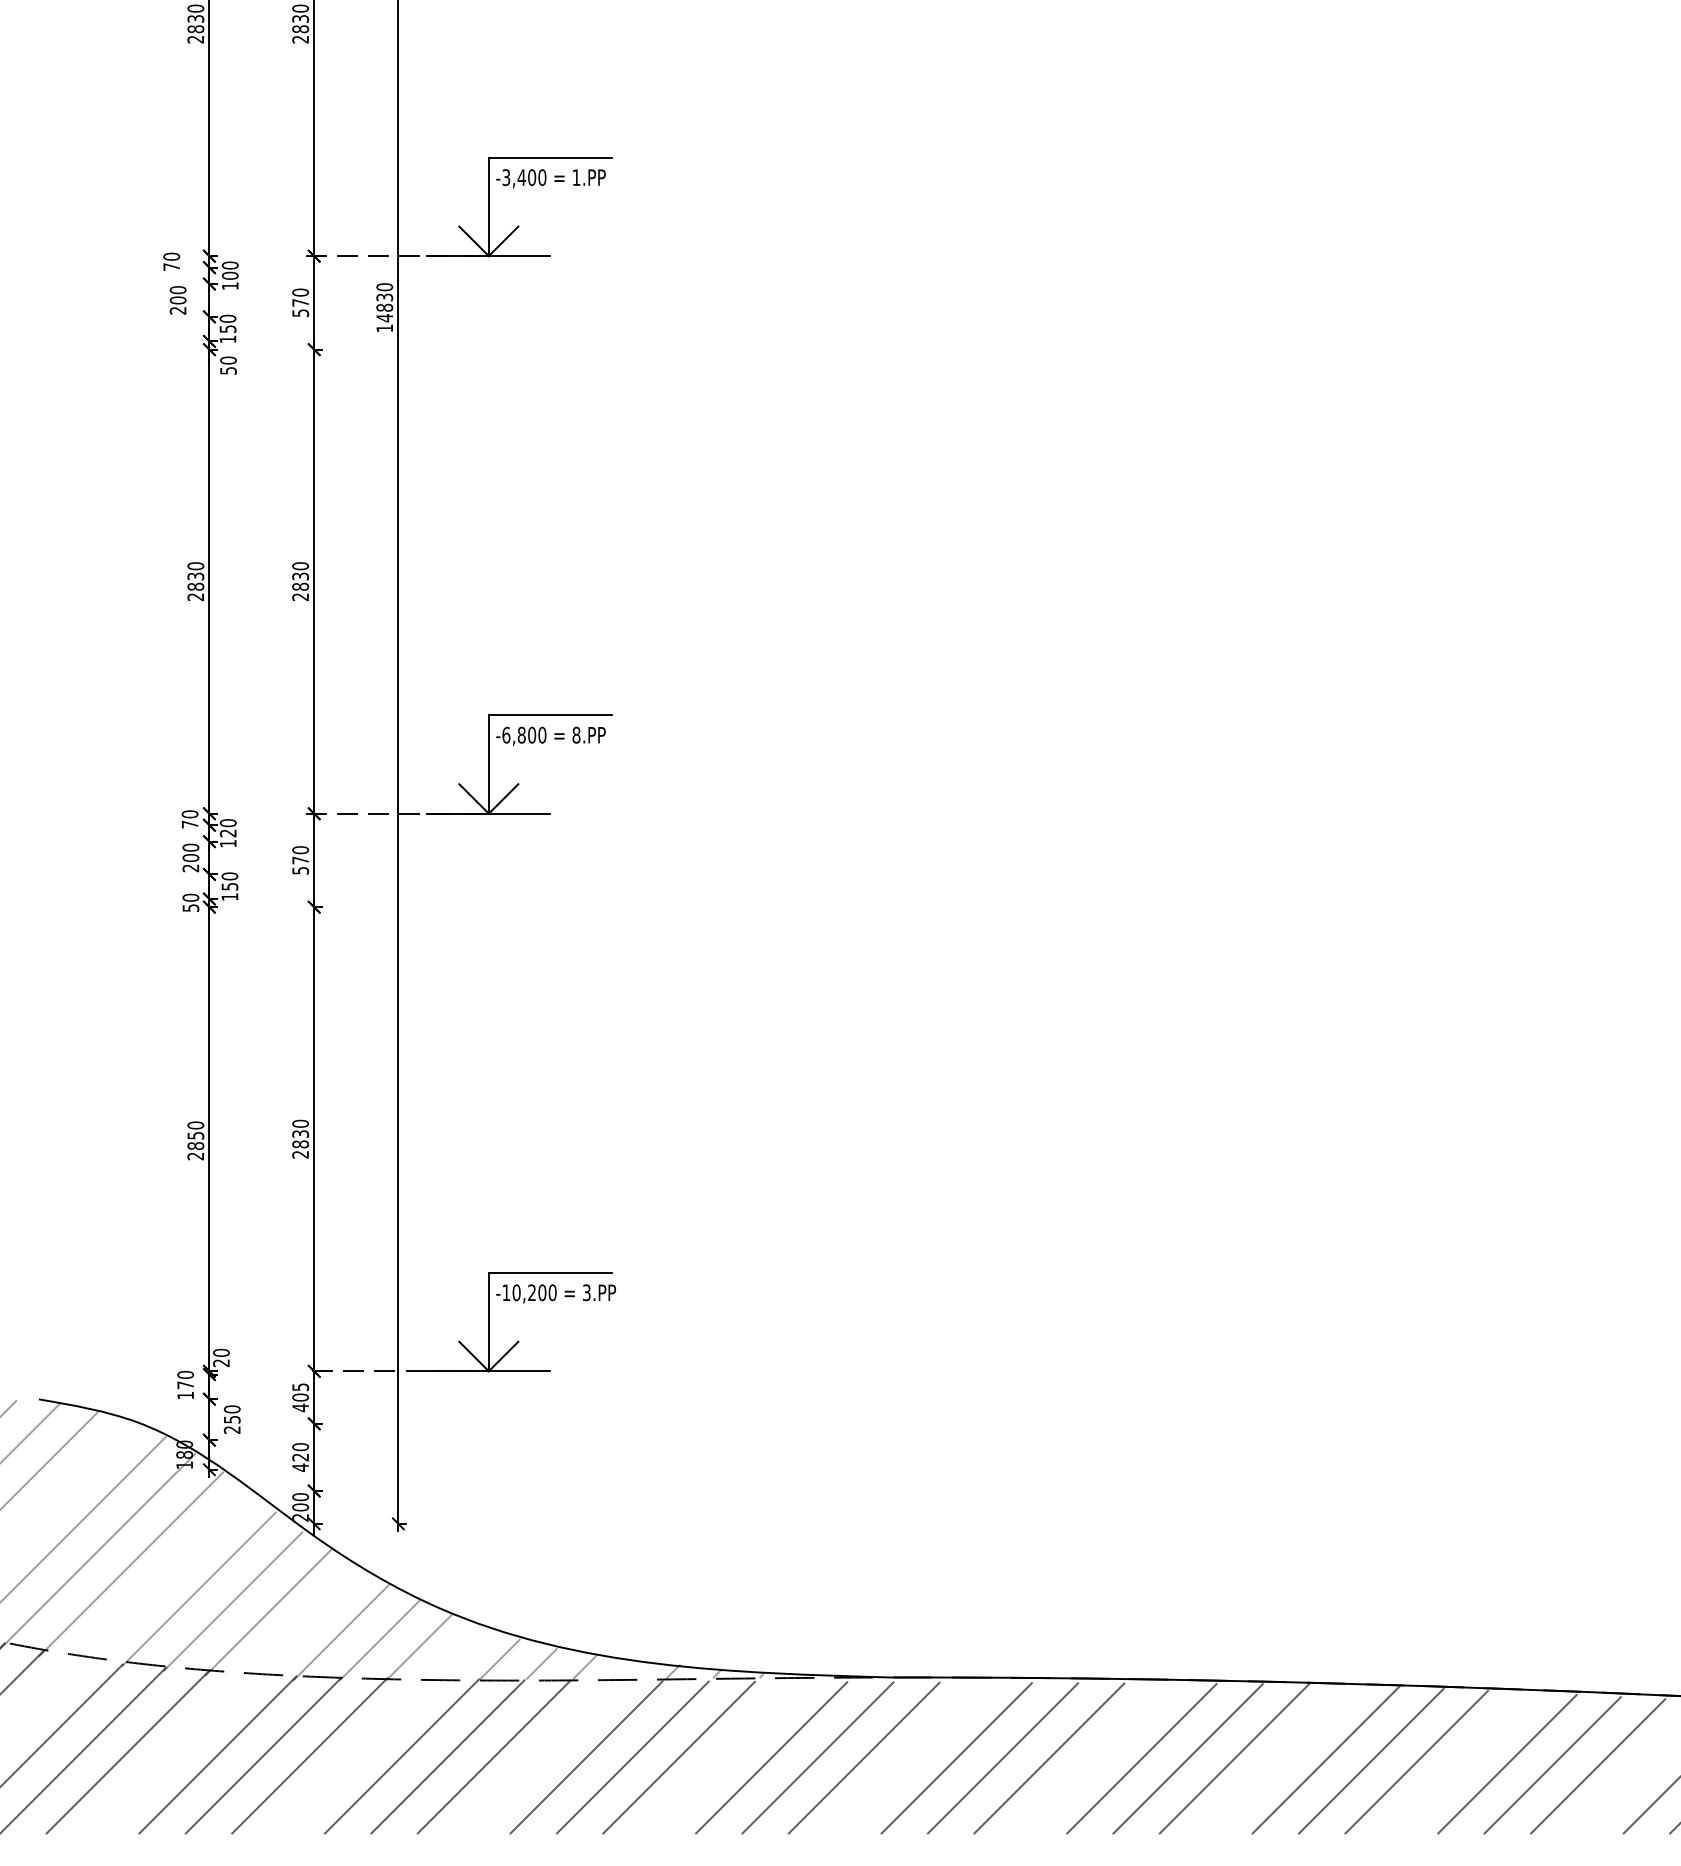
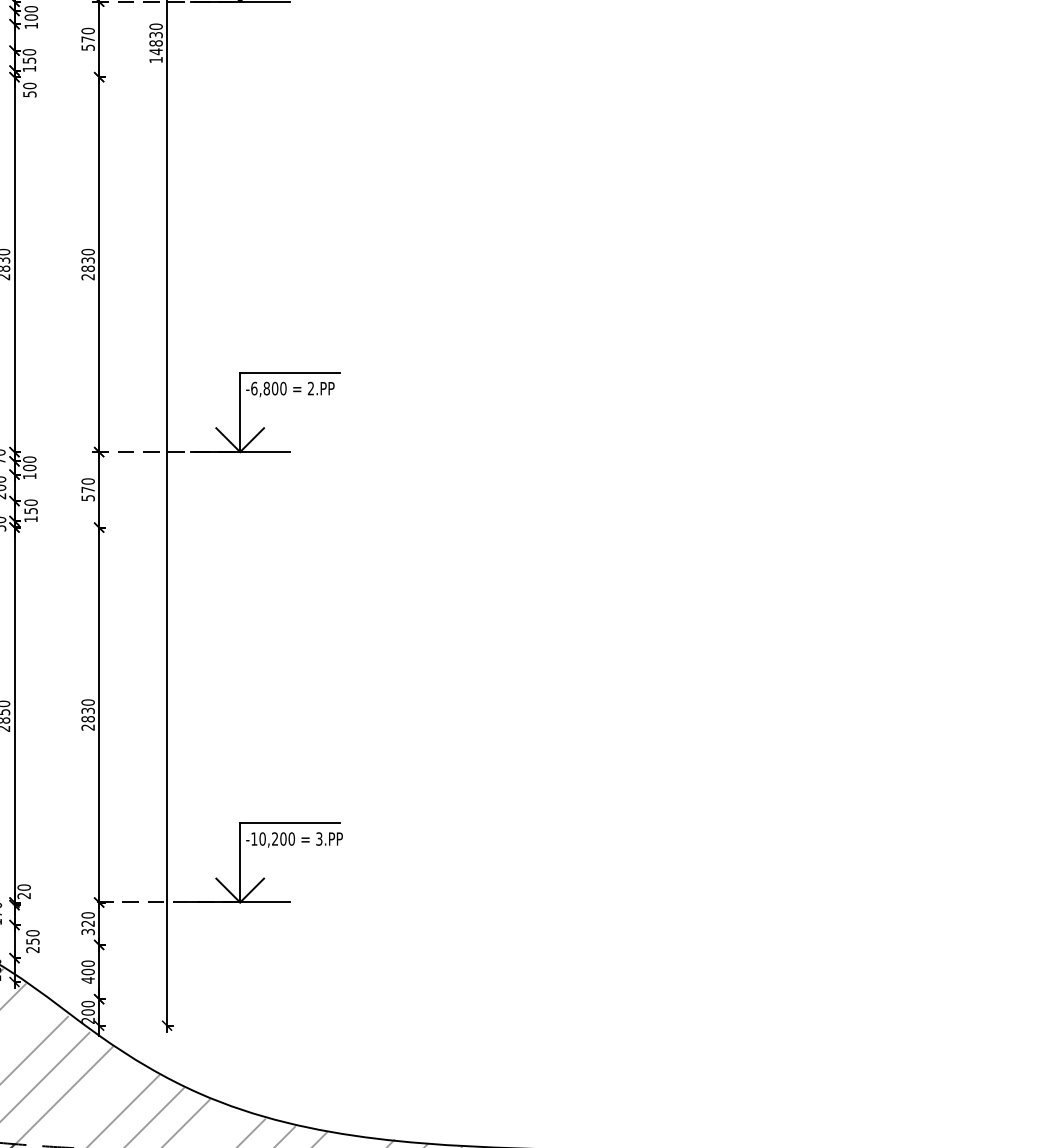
text: (576, 734) -> (311, 388), 8.PP -> 2.PP
text: (228, 833) -> (29, 468), 120 -> 100
text: (300, 1397) -> (88, 923), 405 -> 320
text: (300, 1457) -> (88, 972), 420 -> 400

